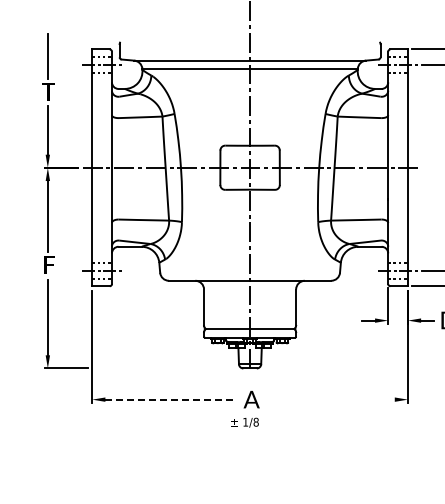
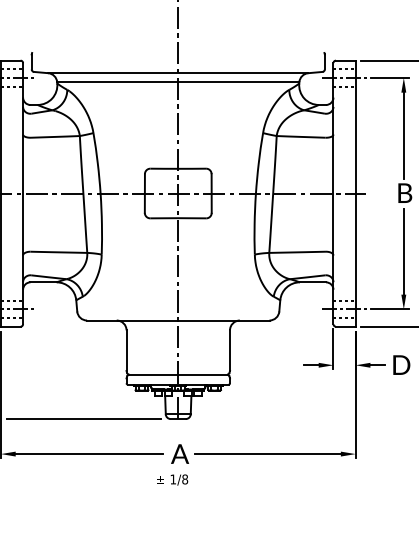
line: (165, 368) -> (83, 419), added
line: (170, 399) -> (88, 453), dashed -> solid
line: (329, 399) -> (267, 453), added

